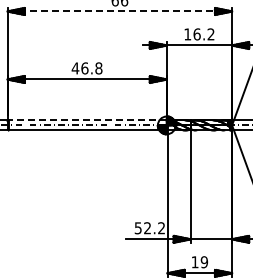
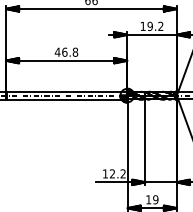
line: (120, 11) -> (91, 8), dashed -> solid
text: (196, 34) -> (149, 26), 16.2 -> 19.2
line: (87, 120) -> (66, 91), dashed -> solid
text: (137, 228) -> (104, 174), 52.2 -> 12.2

